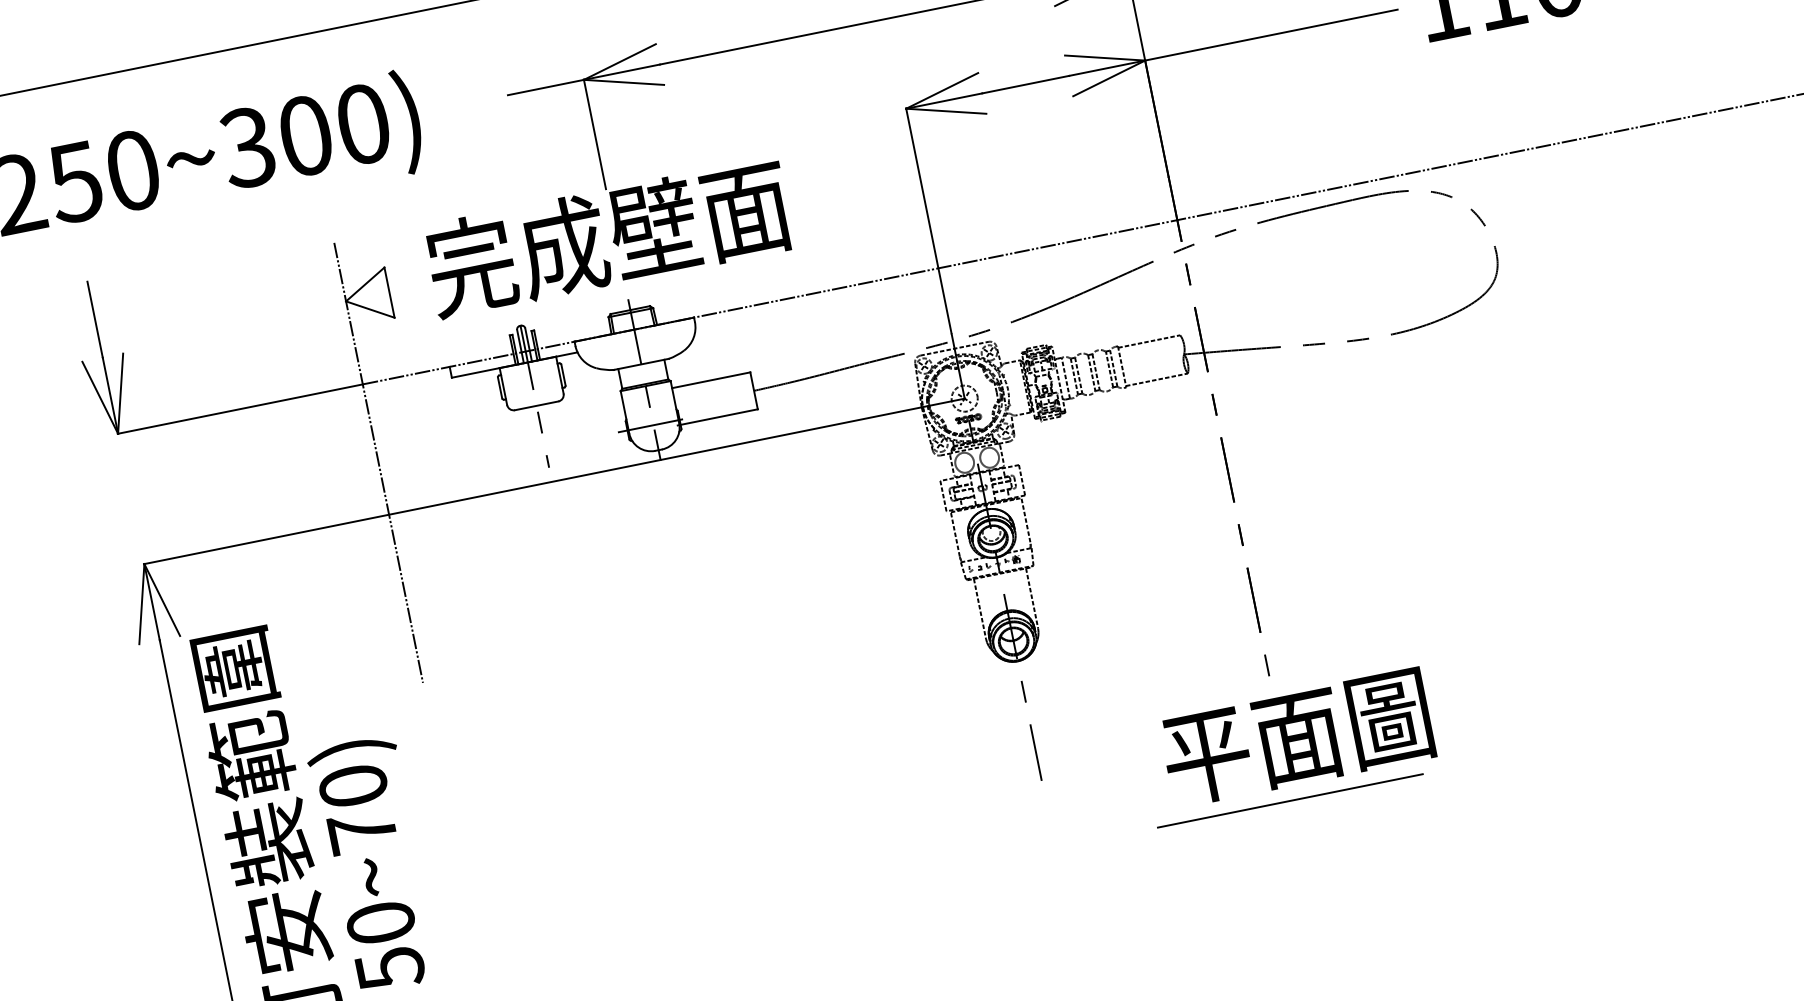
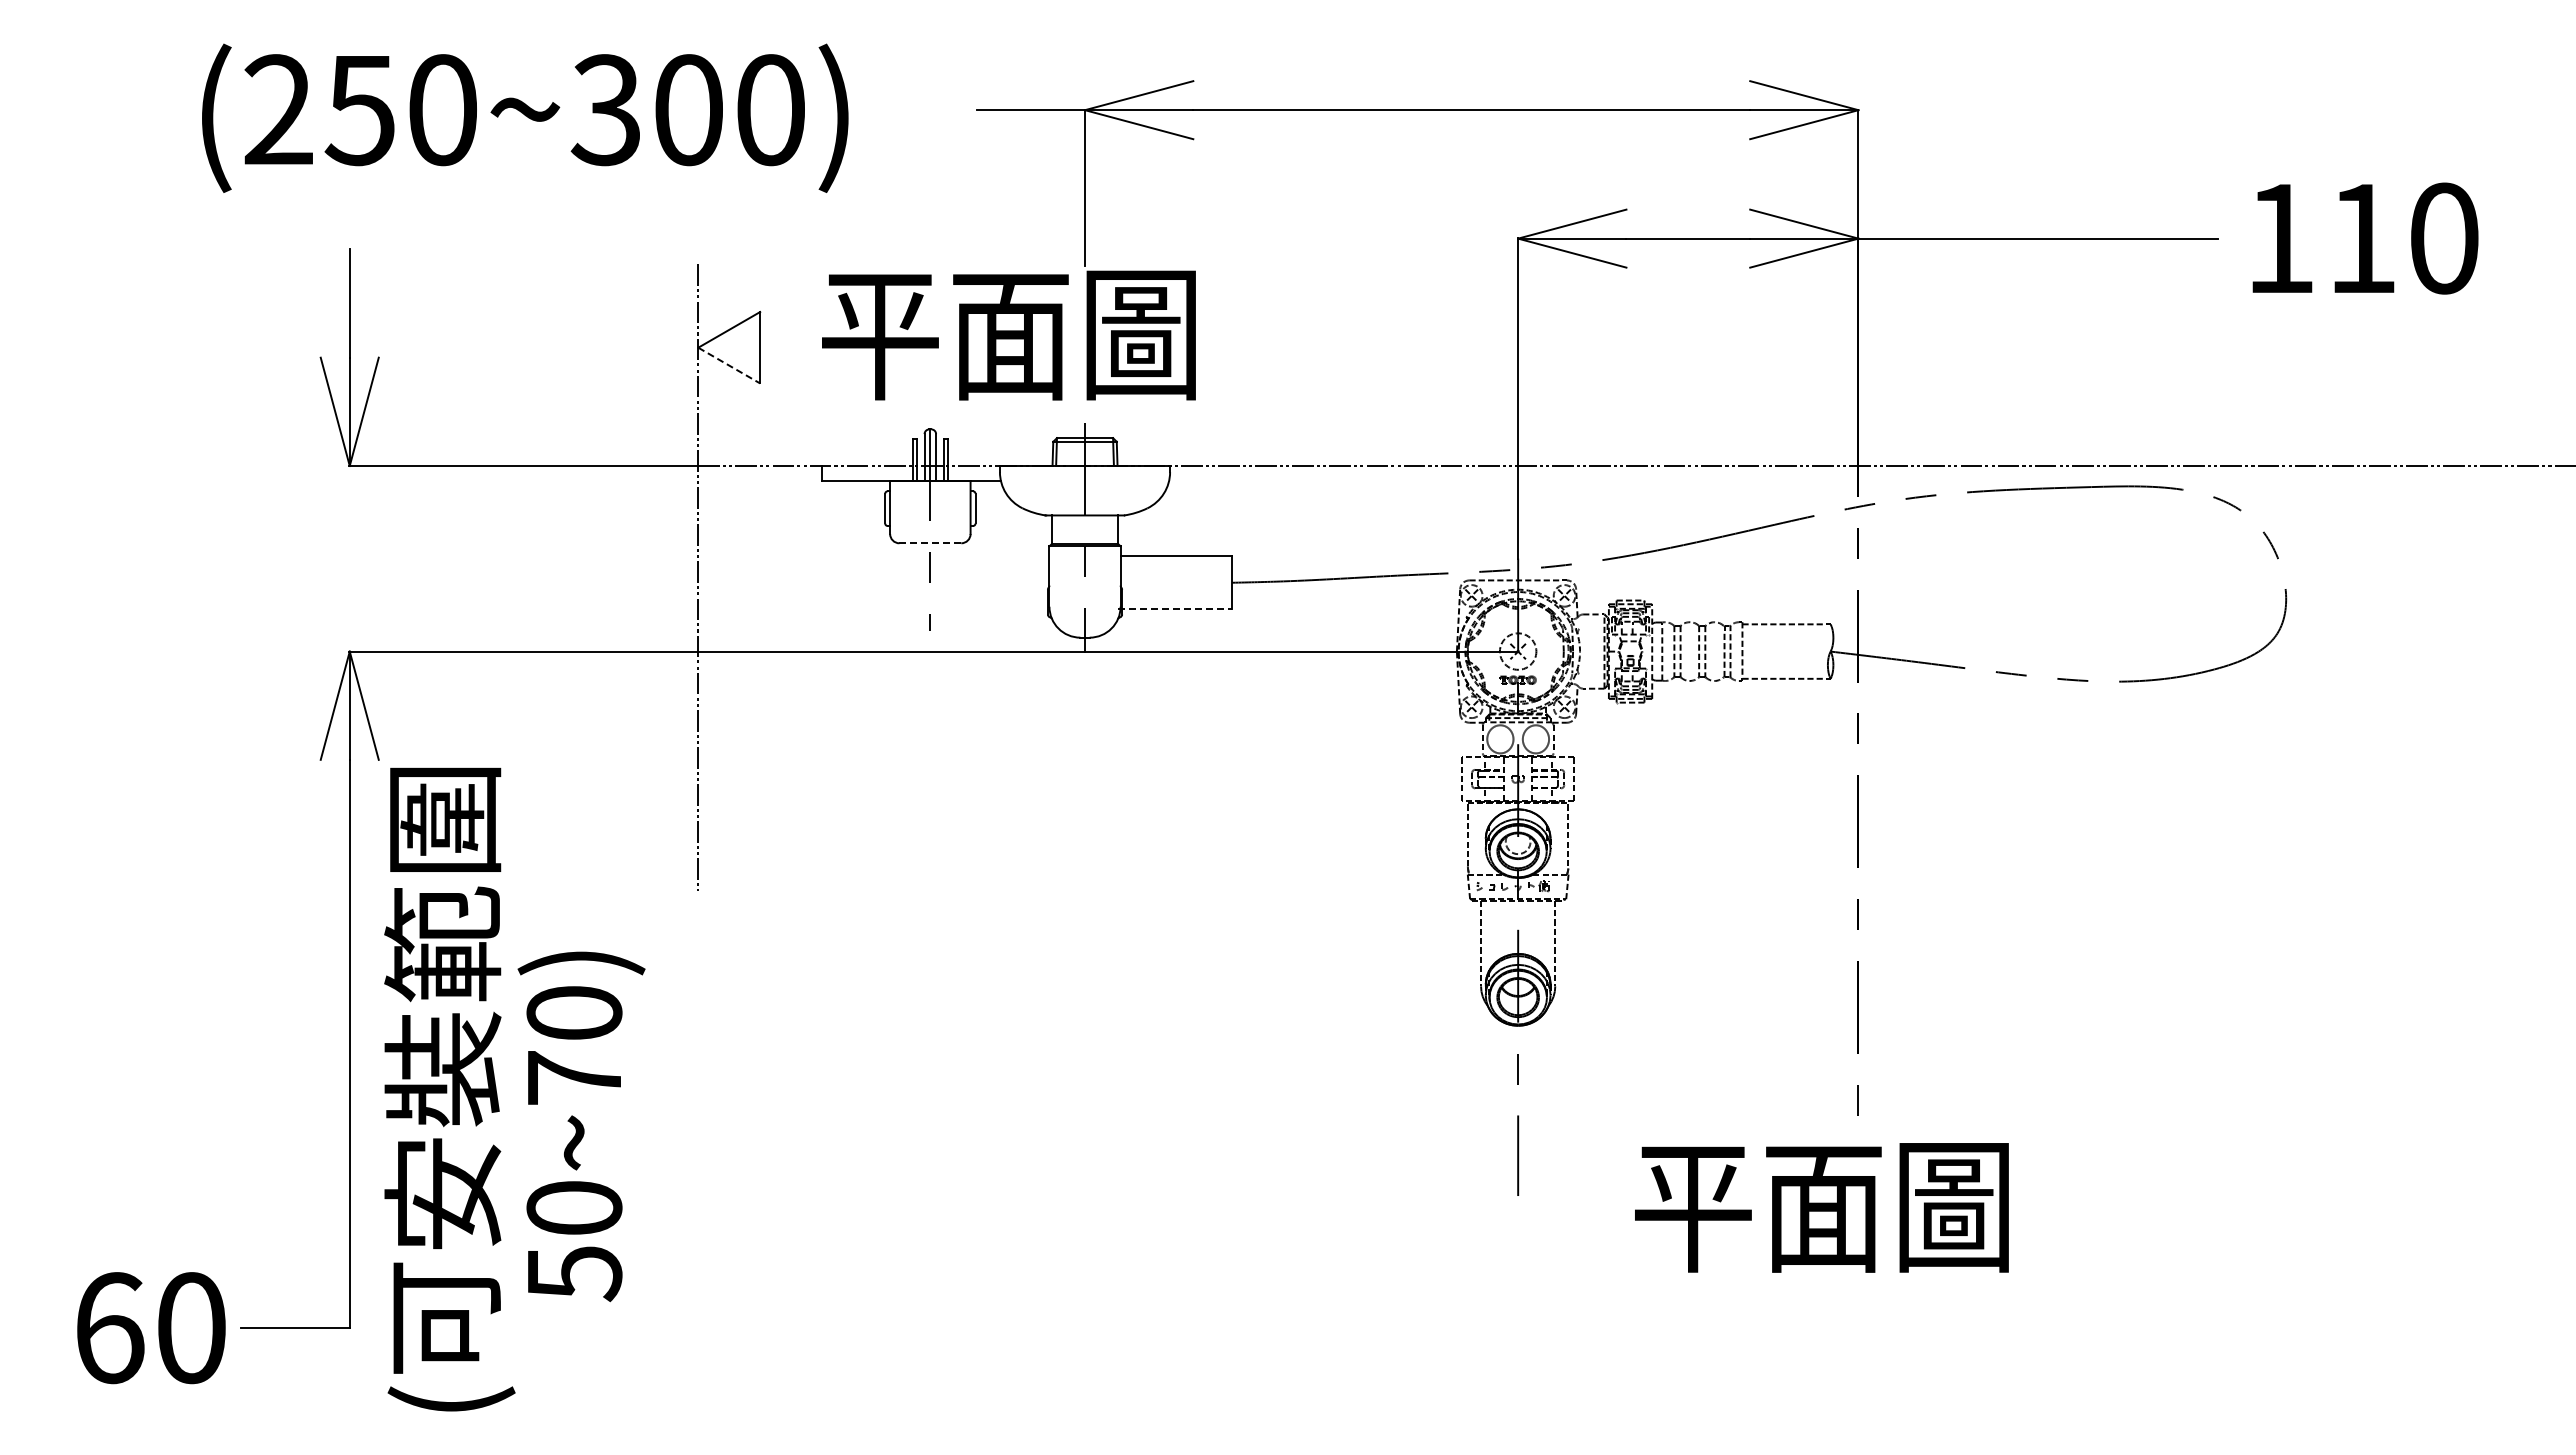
text: (608, 237) -> (1074, 332), 完成壁面 -> 平面圖
line: (370, 309) -> (729, 365), solid -> dashed
line: (536, 405) -> (930, 543), solid -> dashed
line: (718, 417) -> (1175, 609), solid -> dashed
line: (653, 425) -> (1084, 602), removed
text: (1297, 737) -> (1821, 1207), moved
line: (1290, 801) -> (1852, 1292), removed

